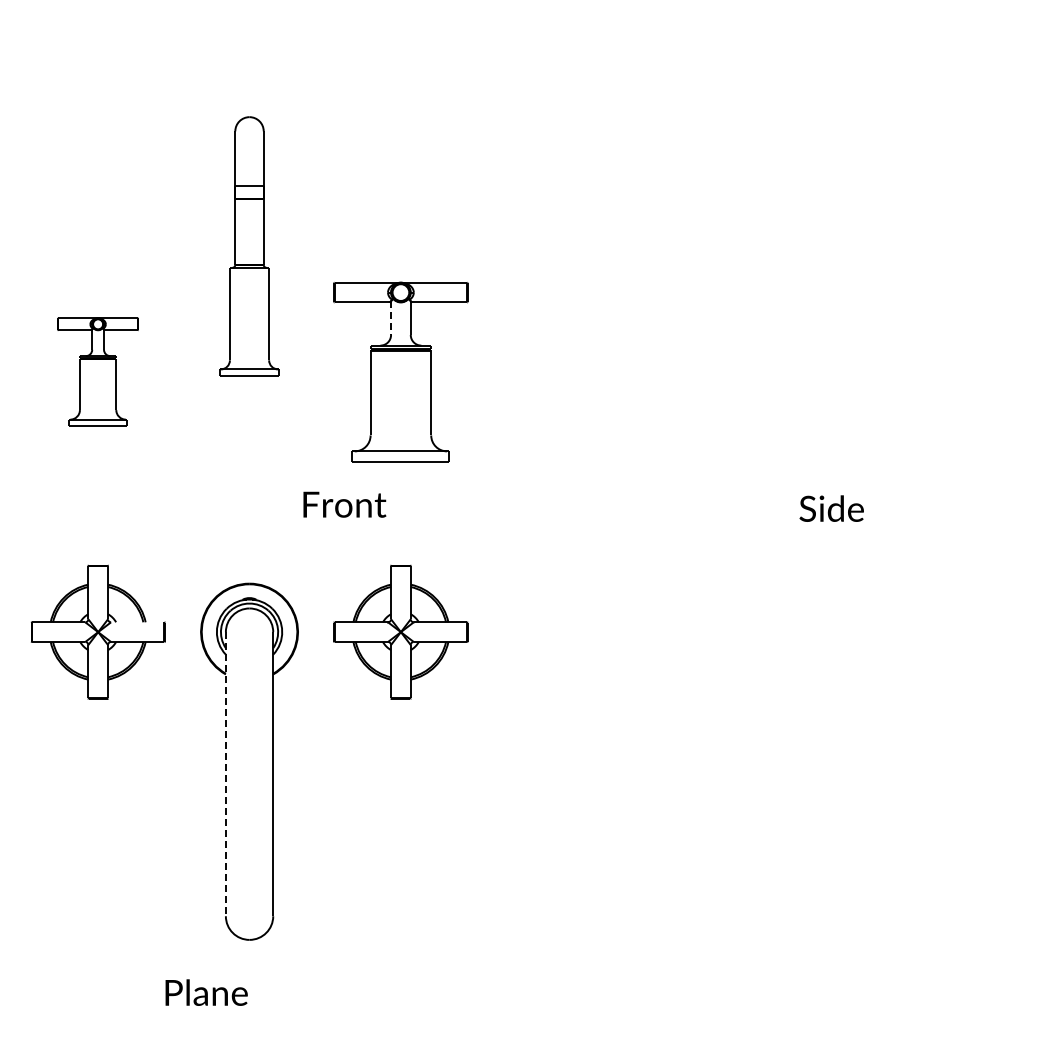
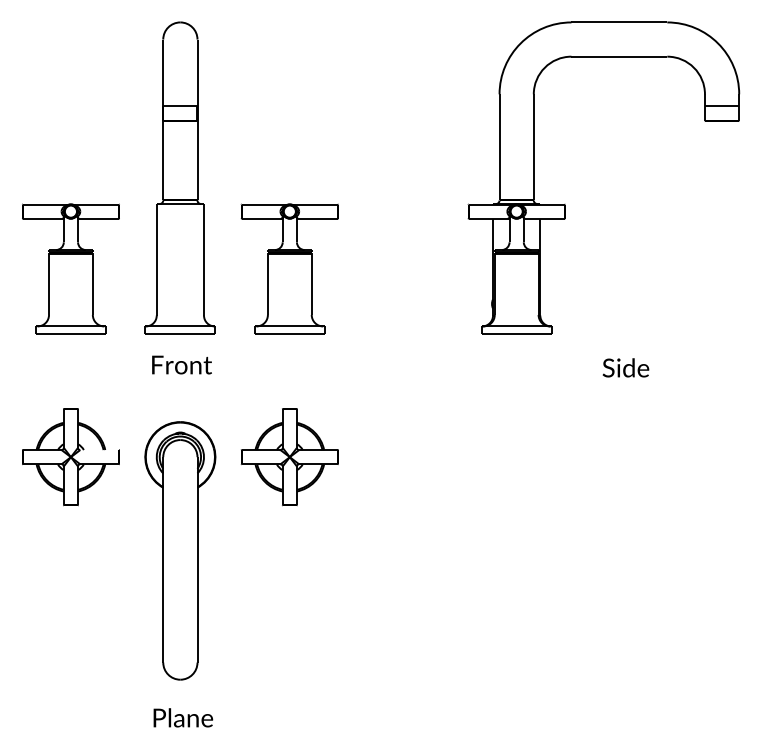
part: (249, 246) -> (180, 178), size x1.67
part: (781, 282) -> (565, 204), added
line: (391, 318) -> (283, 230), dashed -> solid
part: (97, 371) -> (70, 268), size x1.67
text: (344, 504) -> (181, 364), moved
text: (831, 508) -> (625, 367), moved
line: (225, 774) -> (162, 560), dashed -> solid
text: (206, 992) -> (183, 717), moved

